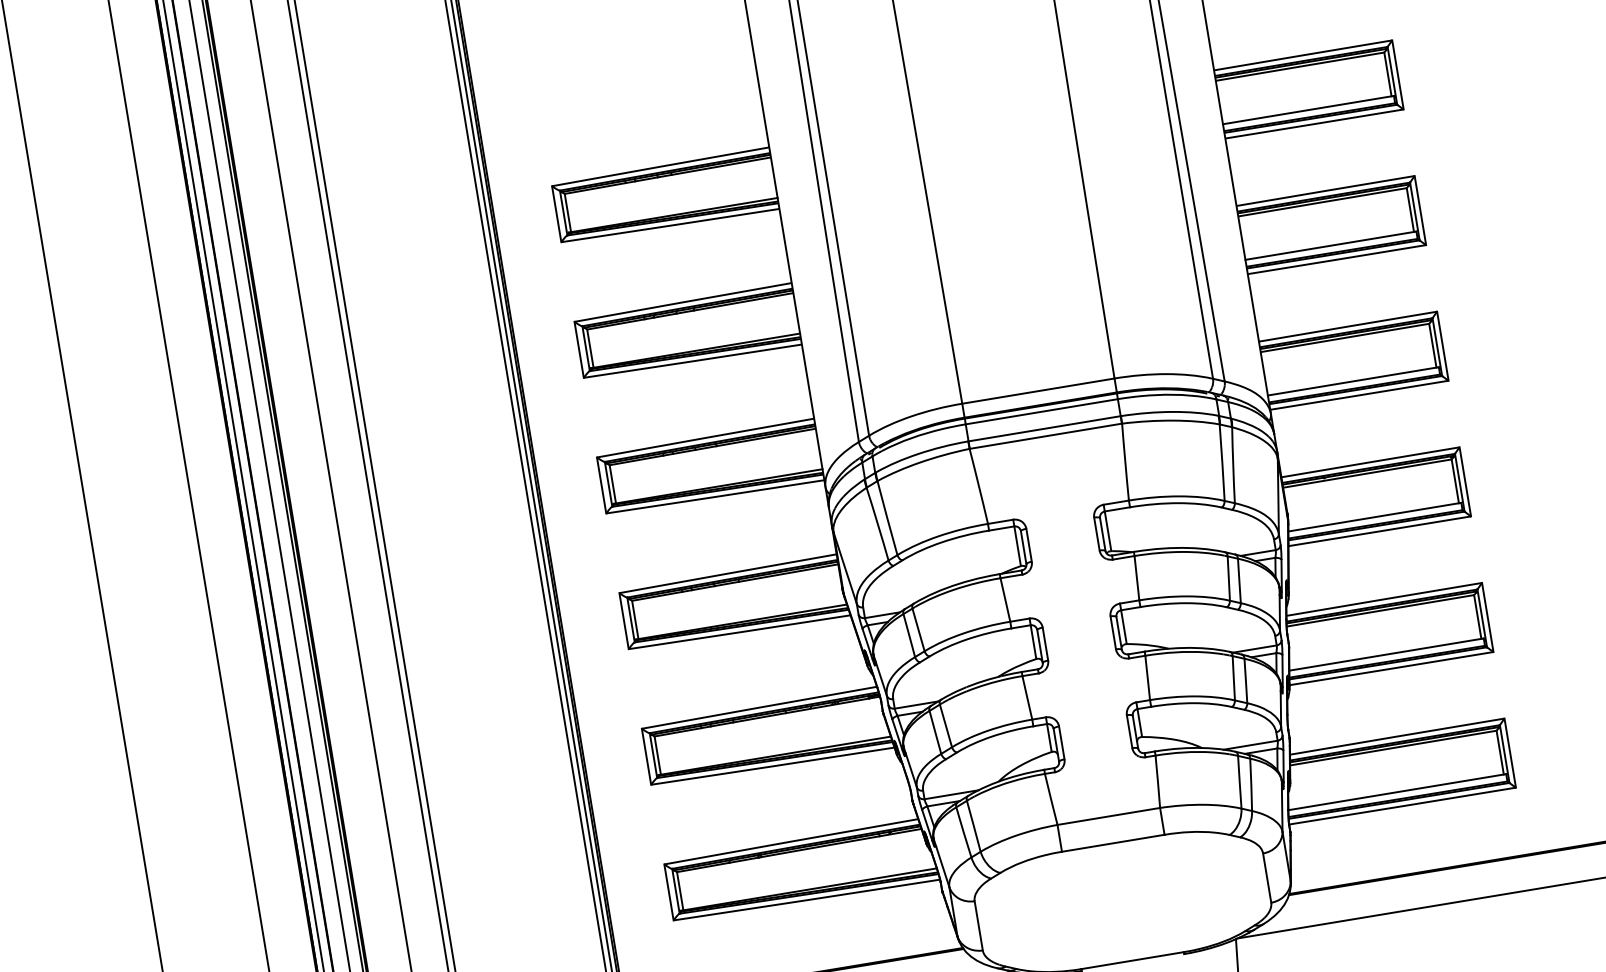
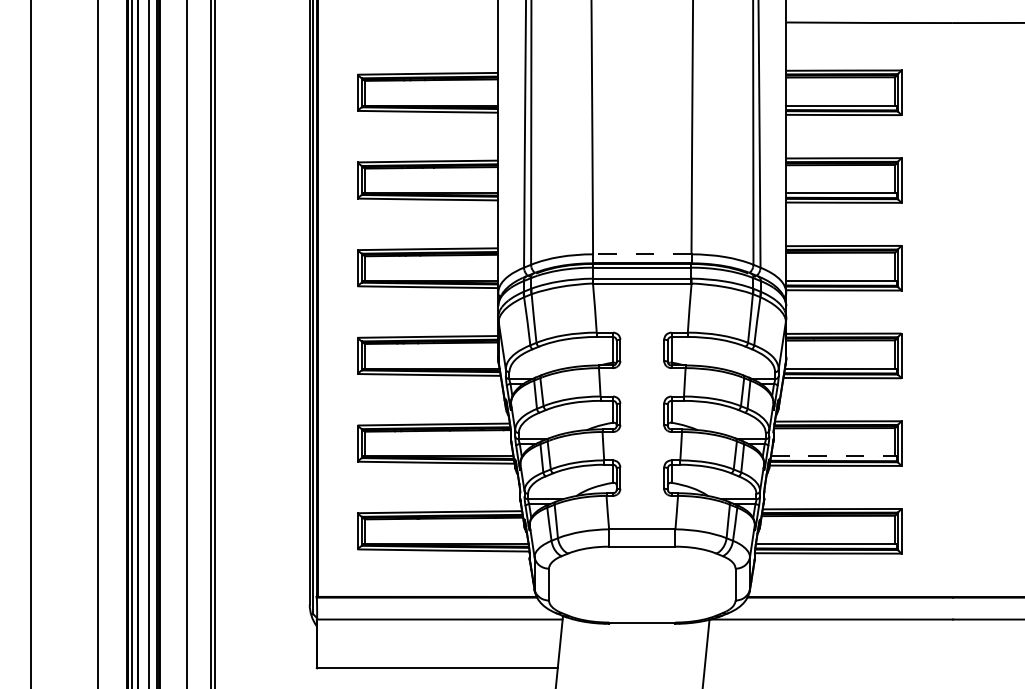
line: (1037, 391) -> (641, 254), solid -> dashed
line: (1385, 654) -> (833, 456), solid -> dashed

